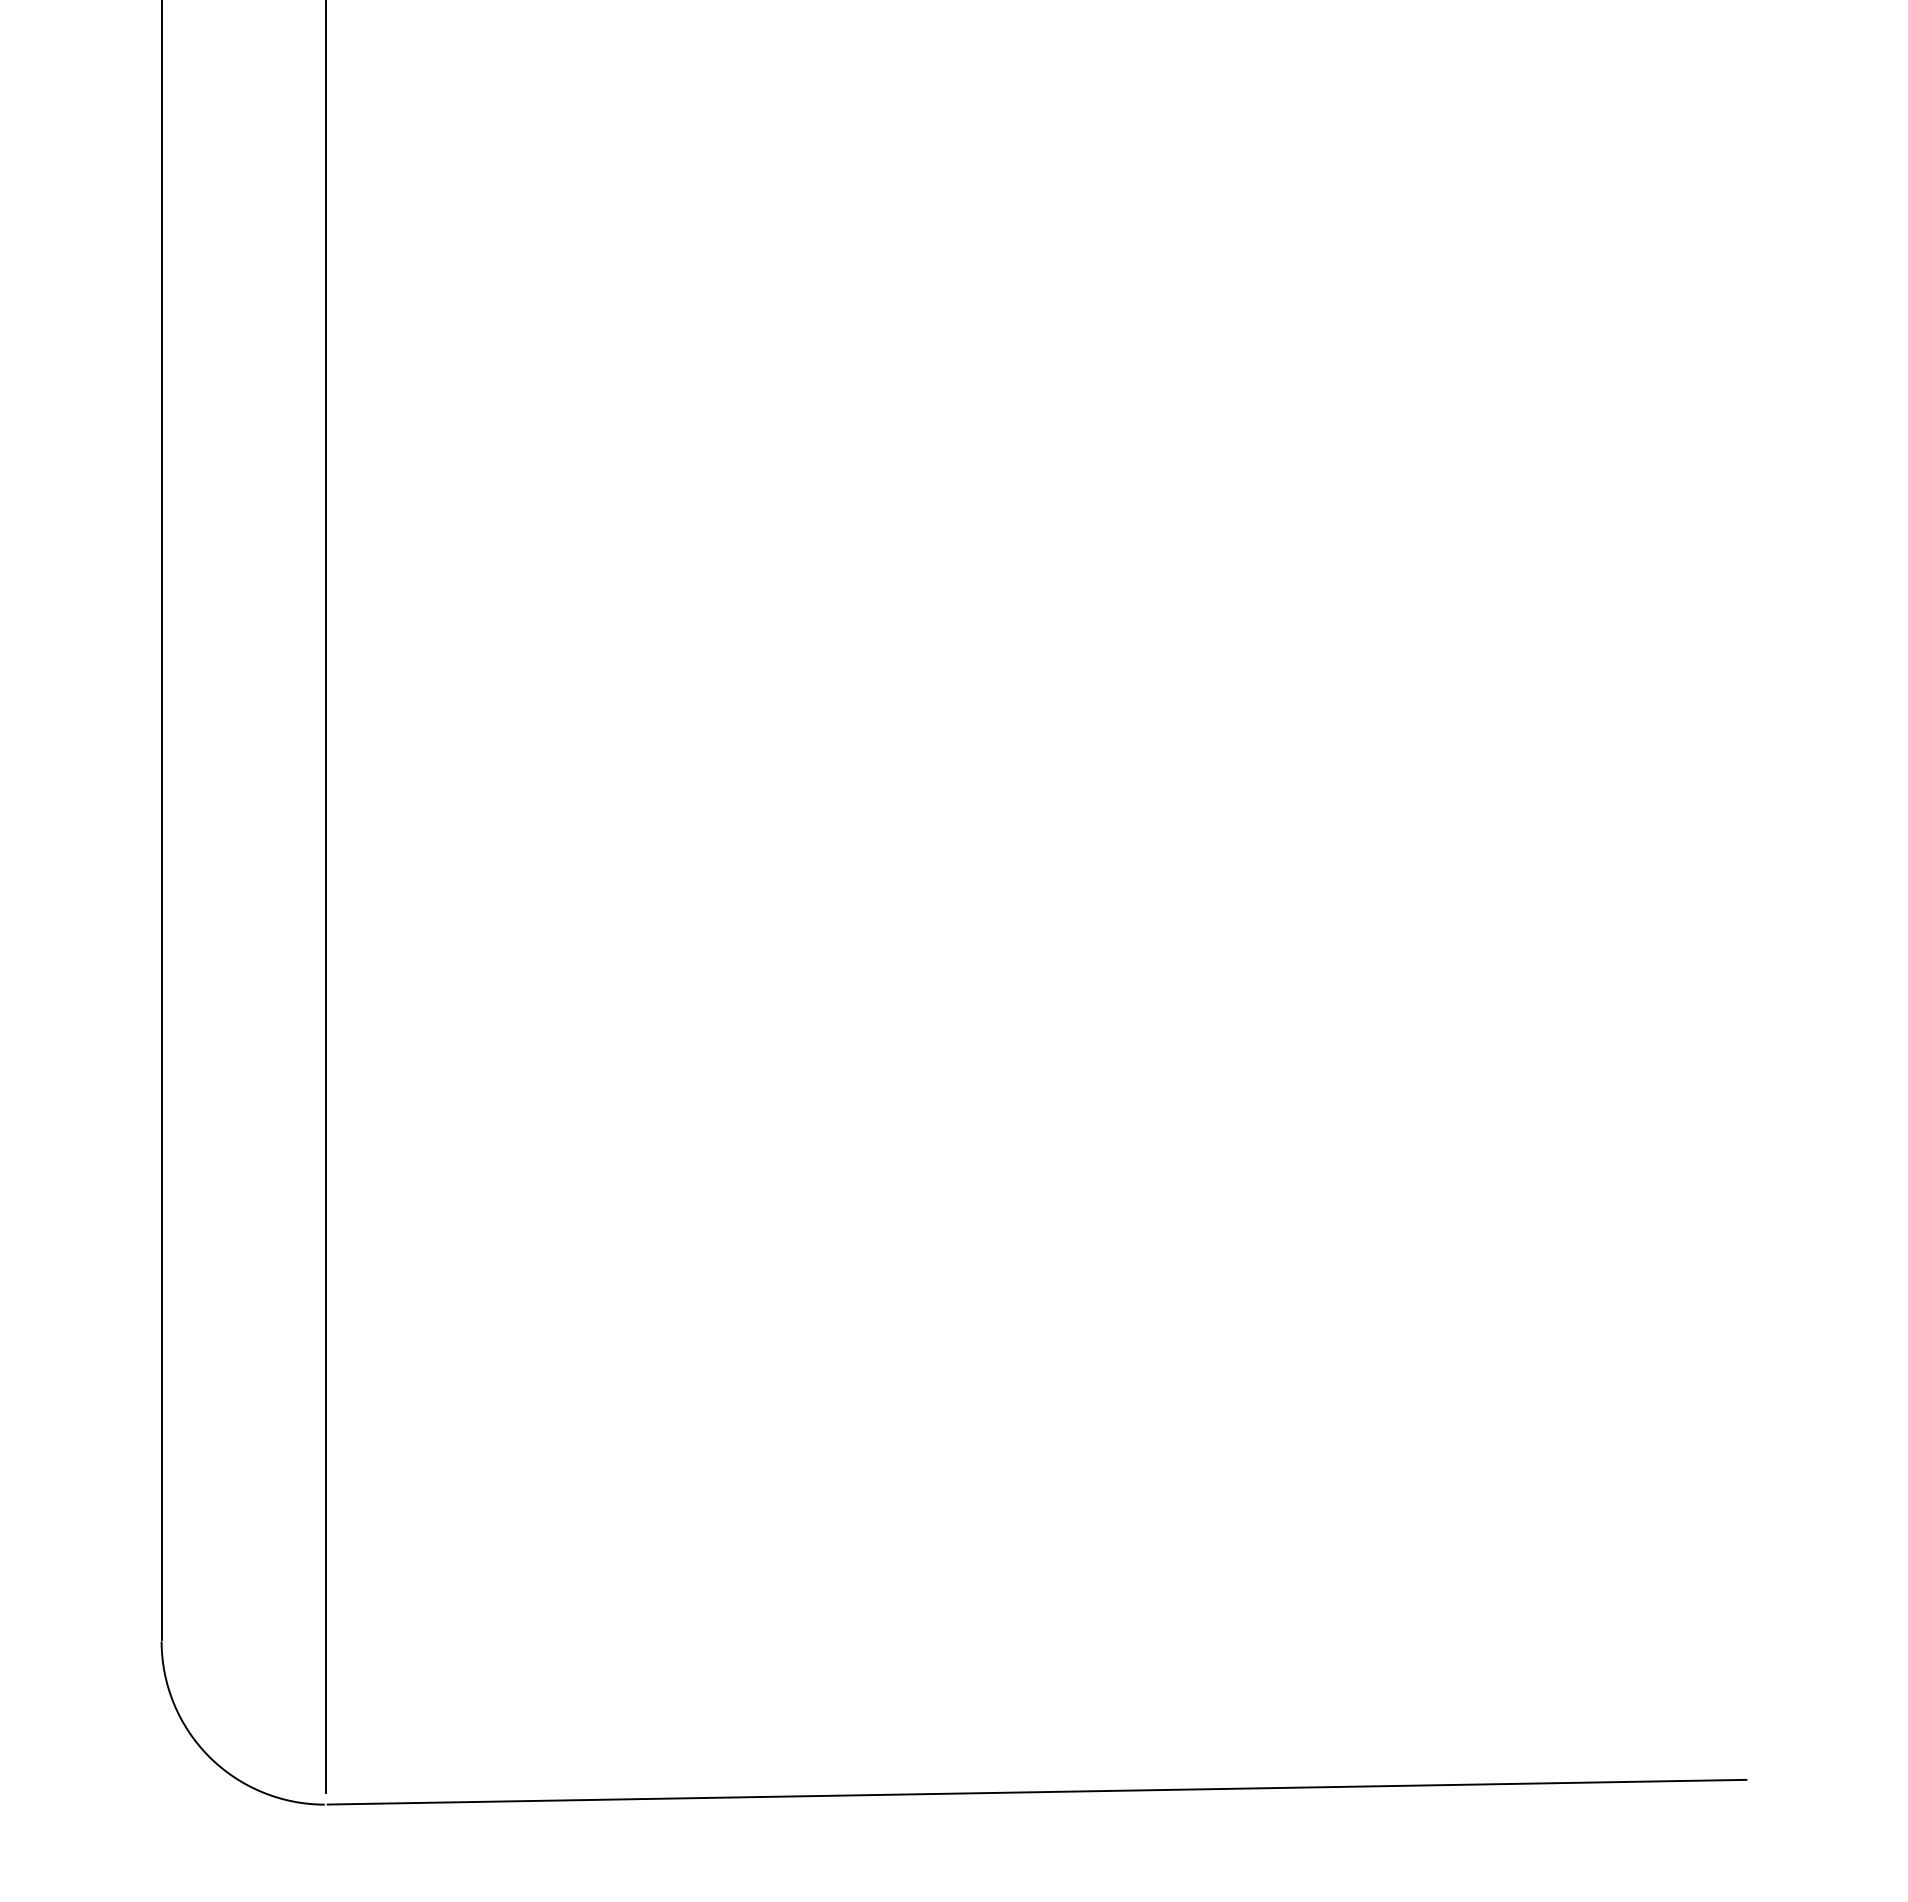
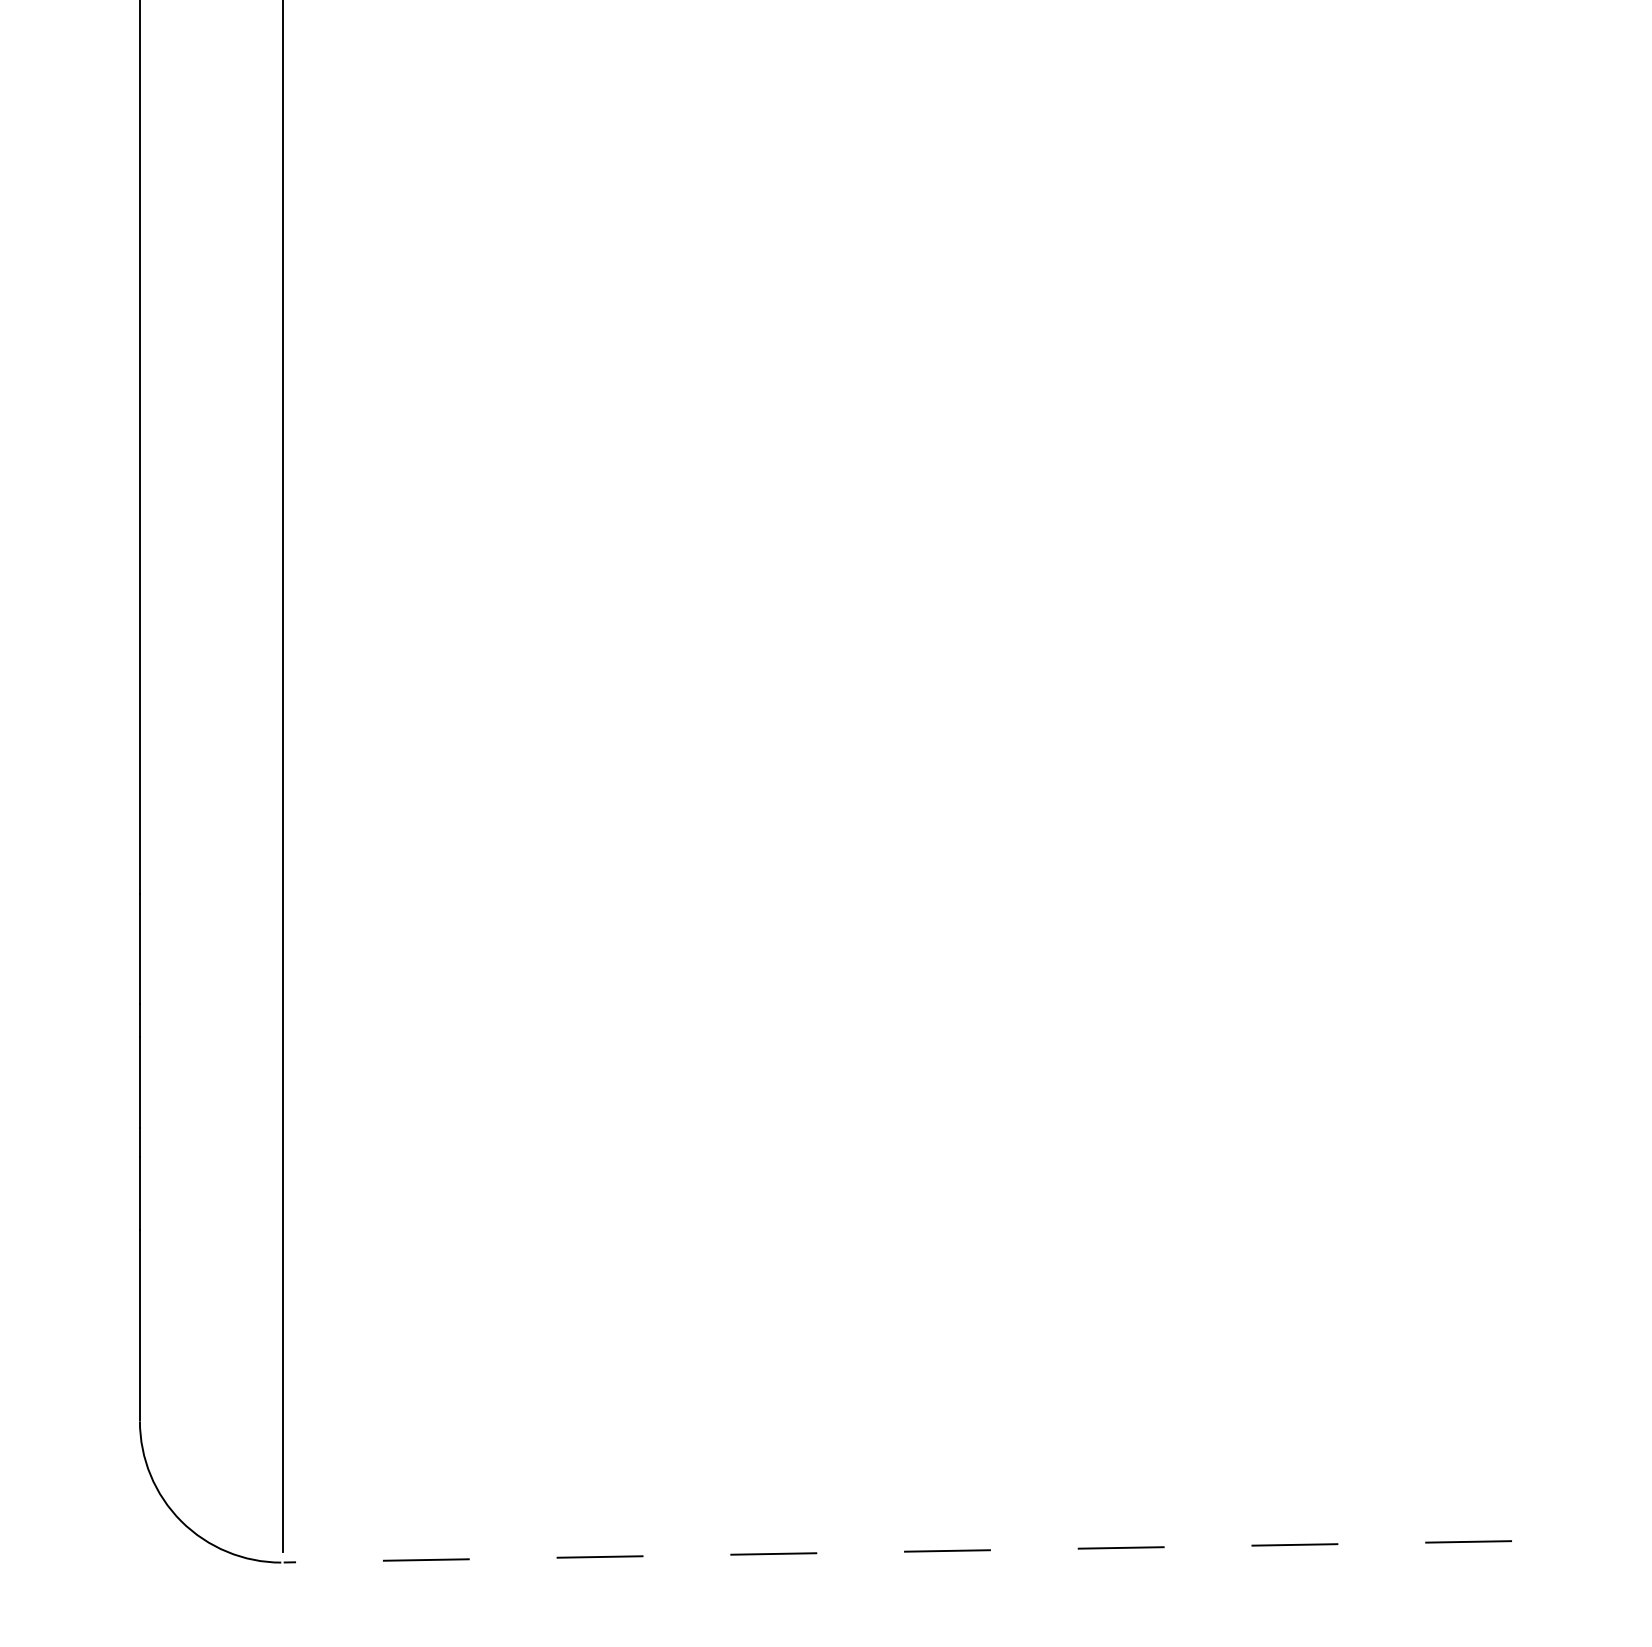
line: (1036, 1791) -> (897, 1551), solid -> dashed

